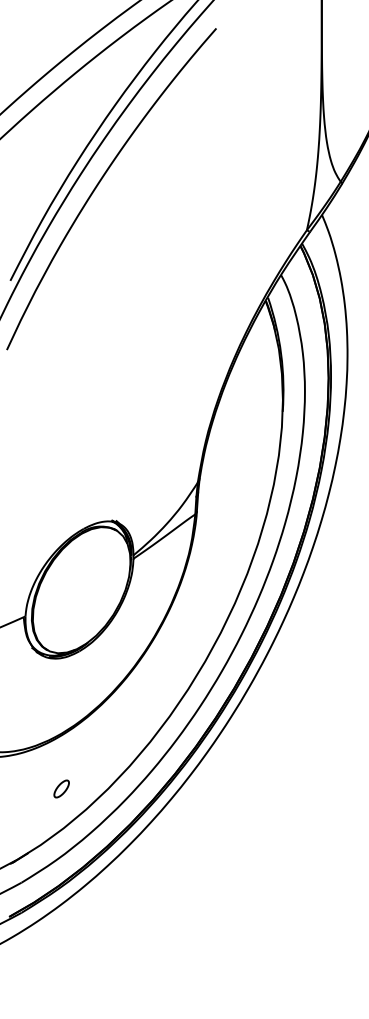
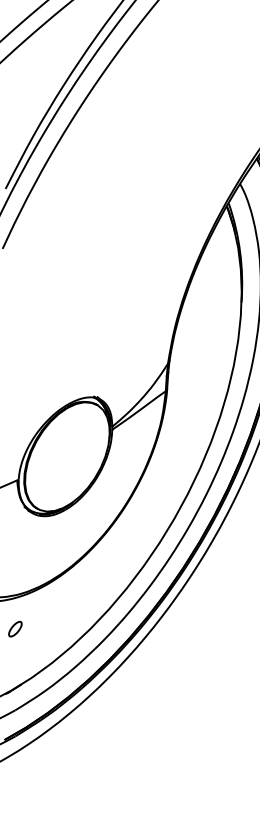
part: (61, 788) -> (15, 628), moved

